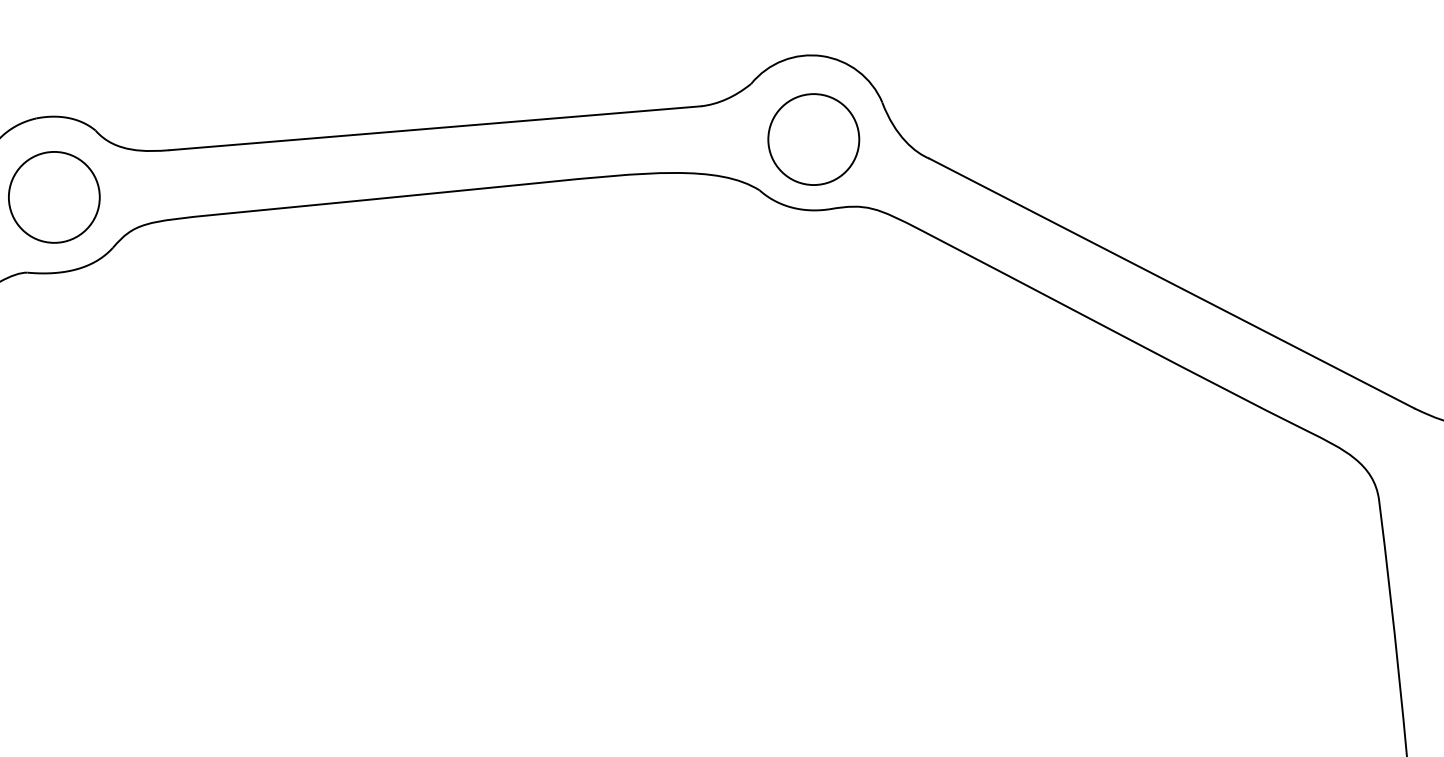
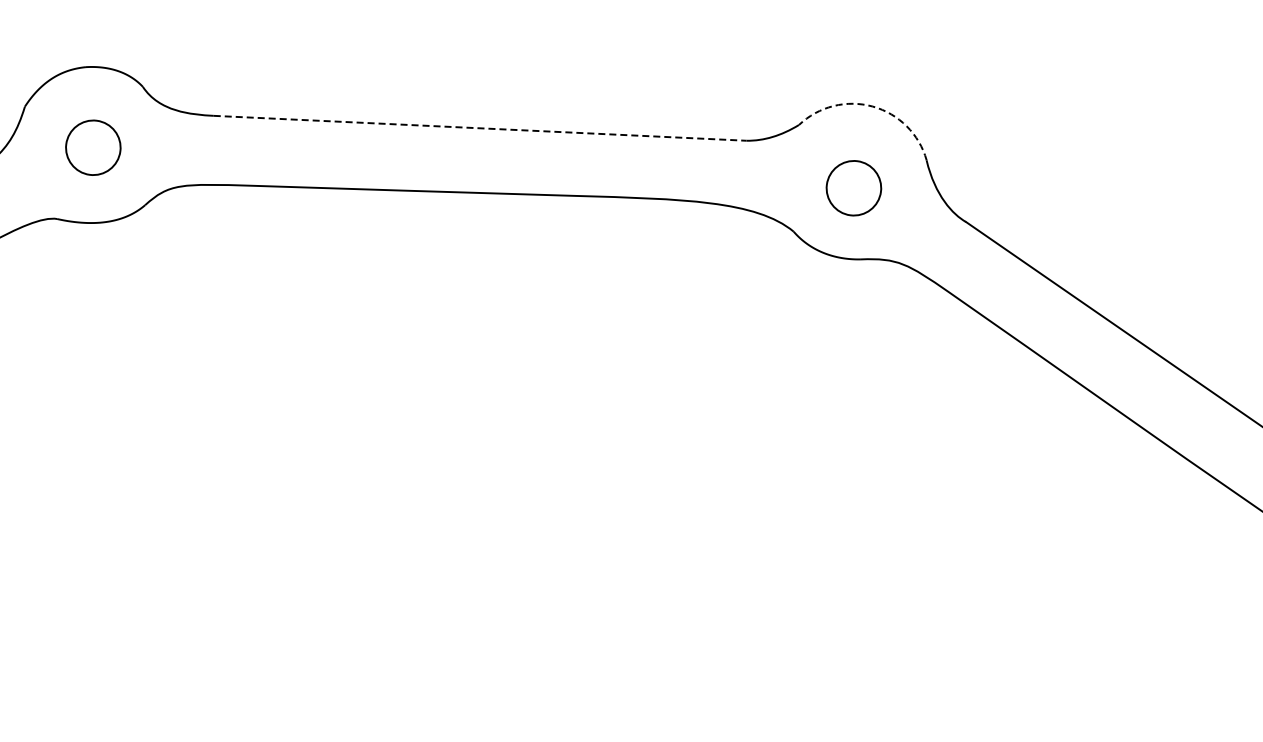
arc: (822, 56) -> (873, 107), solid -> dashed
line: (435, 128) -> (480, 128), solid -> dashed
circle: (813, 139) -> (853, 188), size x0.6
circle: (53, 196) -> (92, 146), size x0.6

